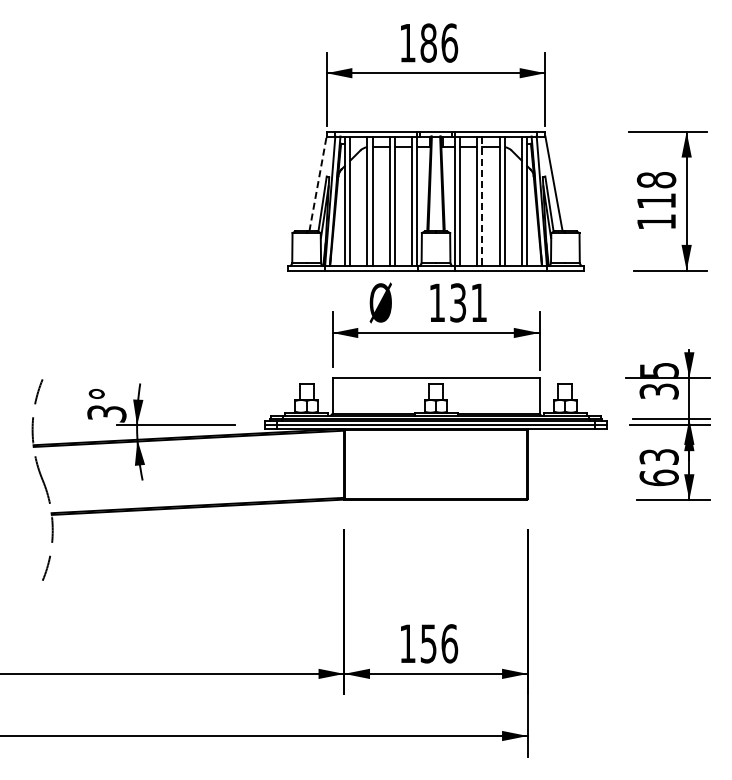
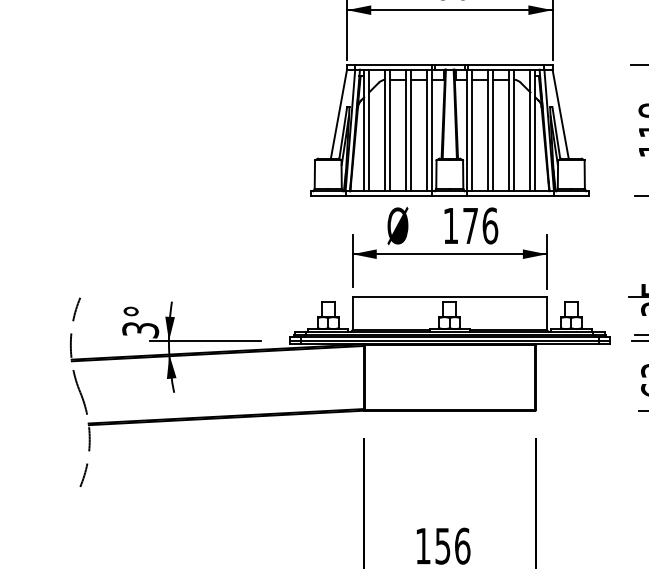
line: (318, 183) -> (339, 113), dashed -> solid
line: (482, 201) -> (493, 130), dashed -> solid
text: (468, 302) -> (480, 225), 131 -> 176

